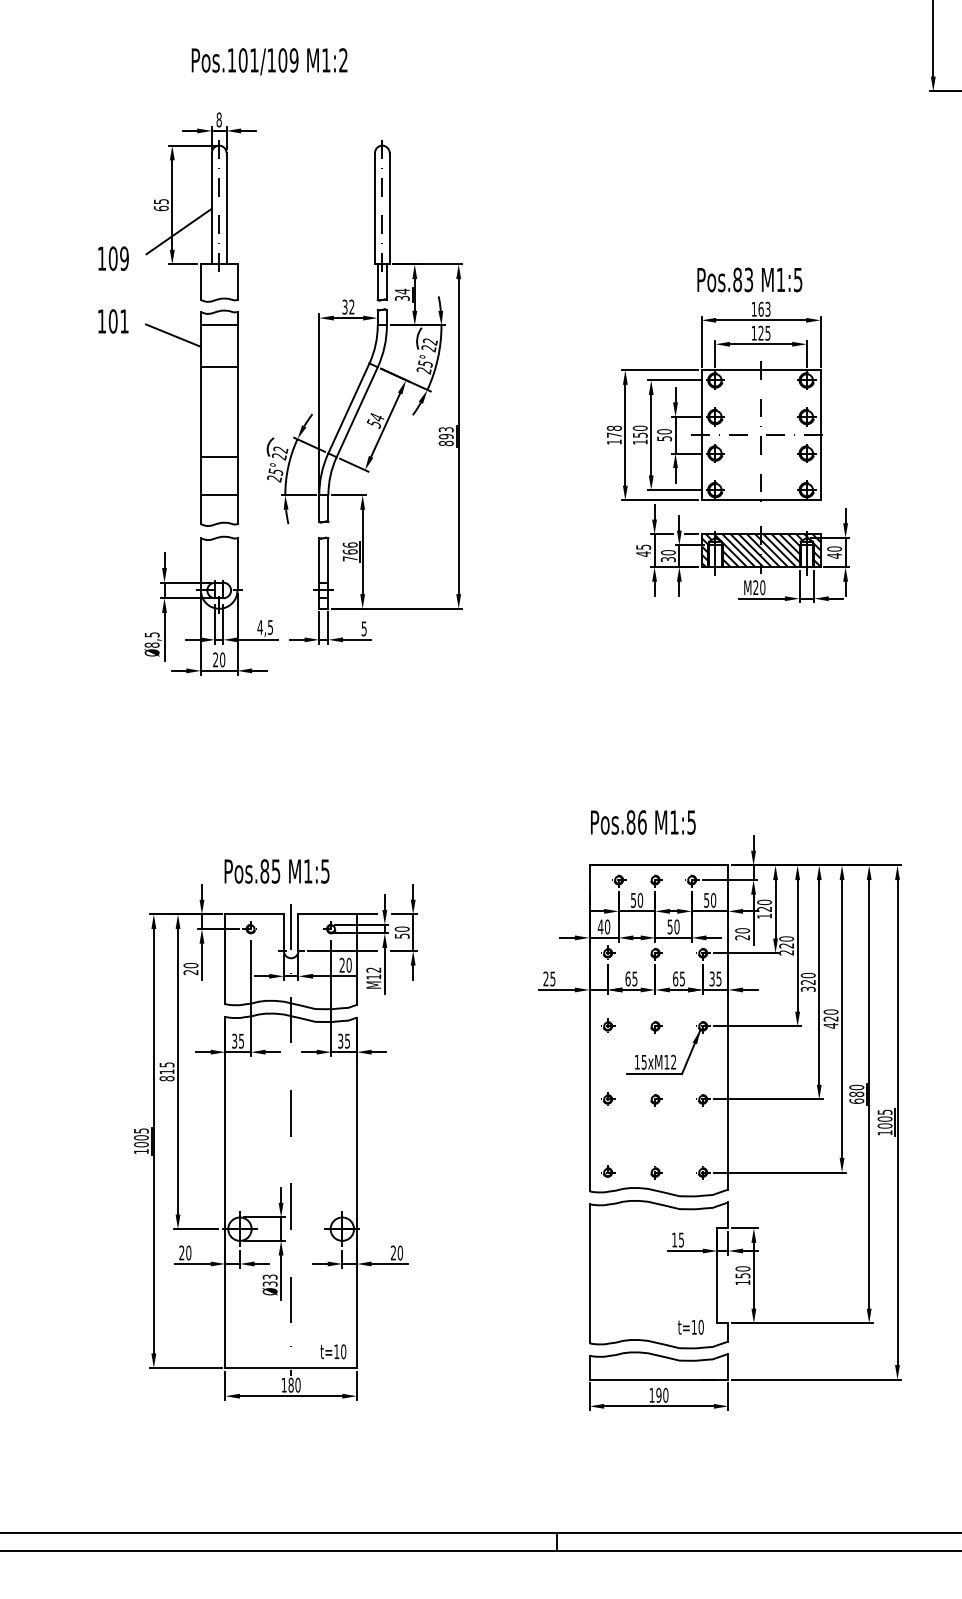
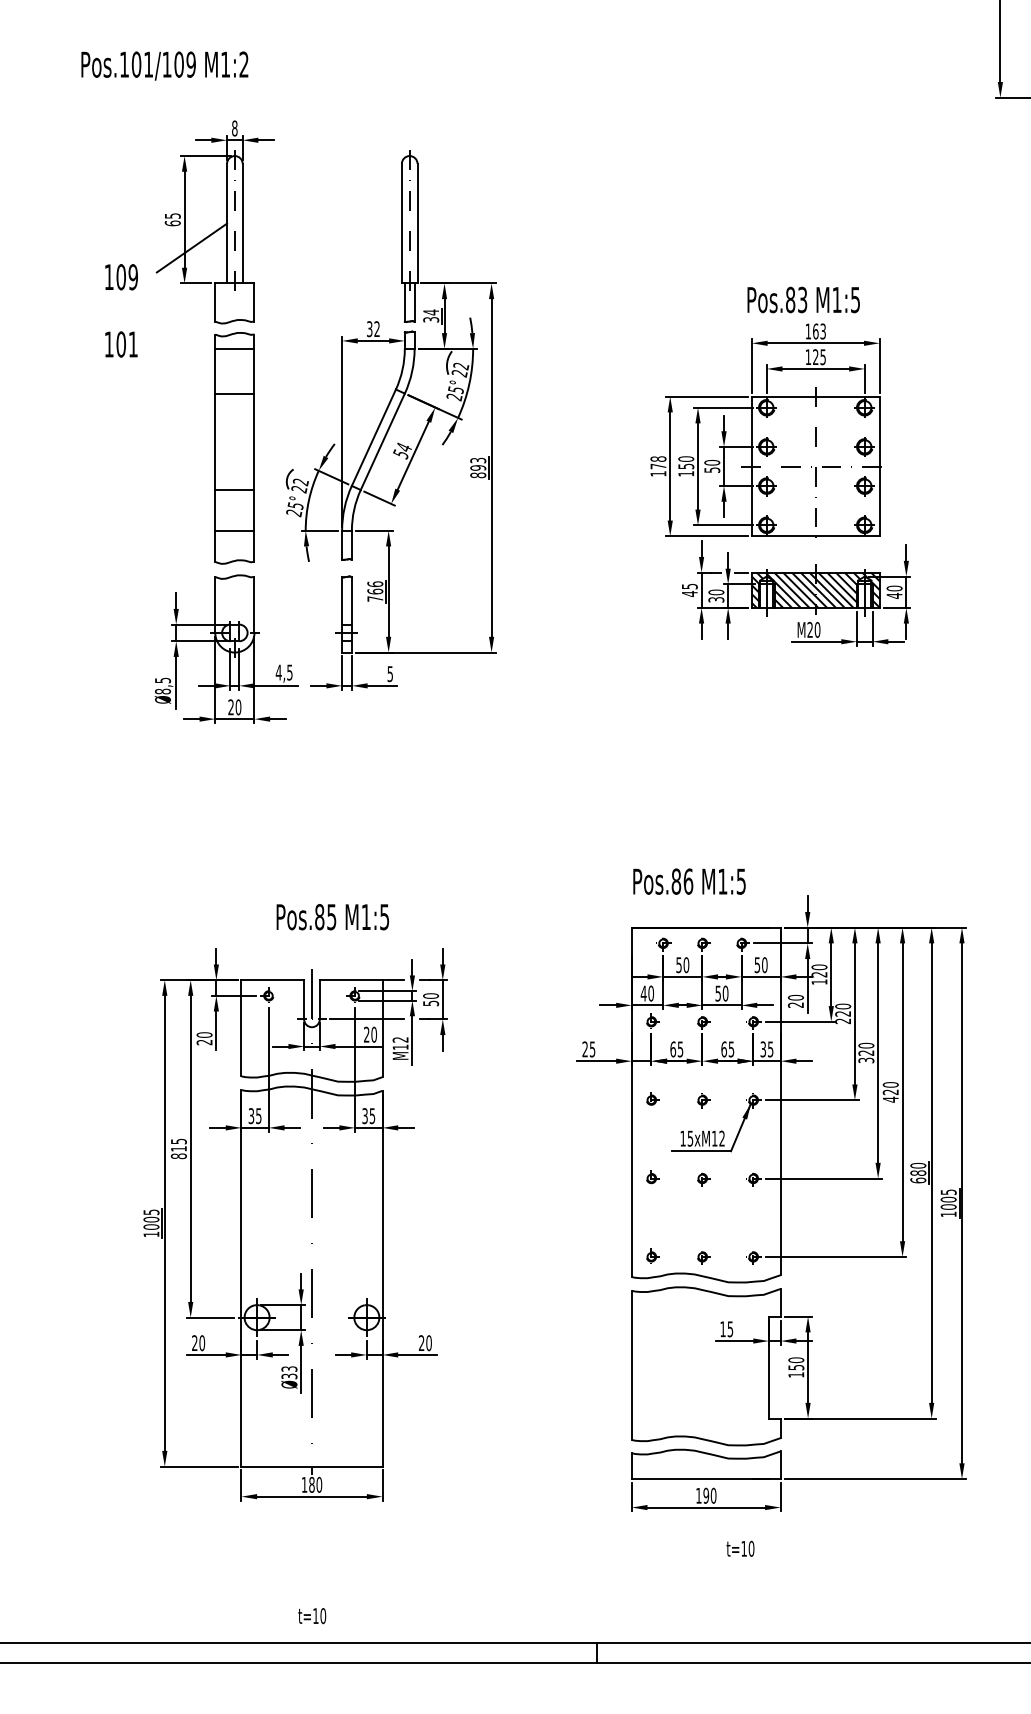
text: (269, 61) -> (164, 65), moved
line: (173, 335) -> (185, 359), removed
text: (276, 871) -> (332, 917), moved
text: (690, 1326) -> (740, 1548), moved
text: (333, 1352) -> (312, 1616), moved

